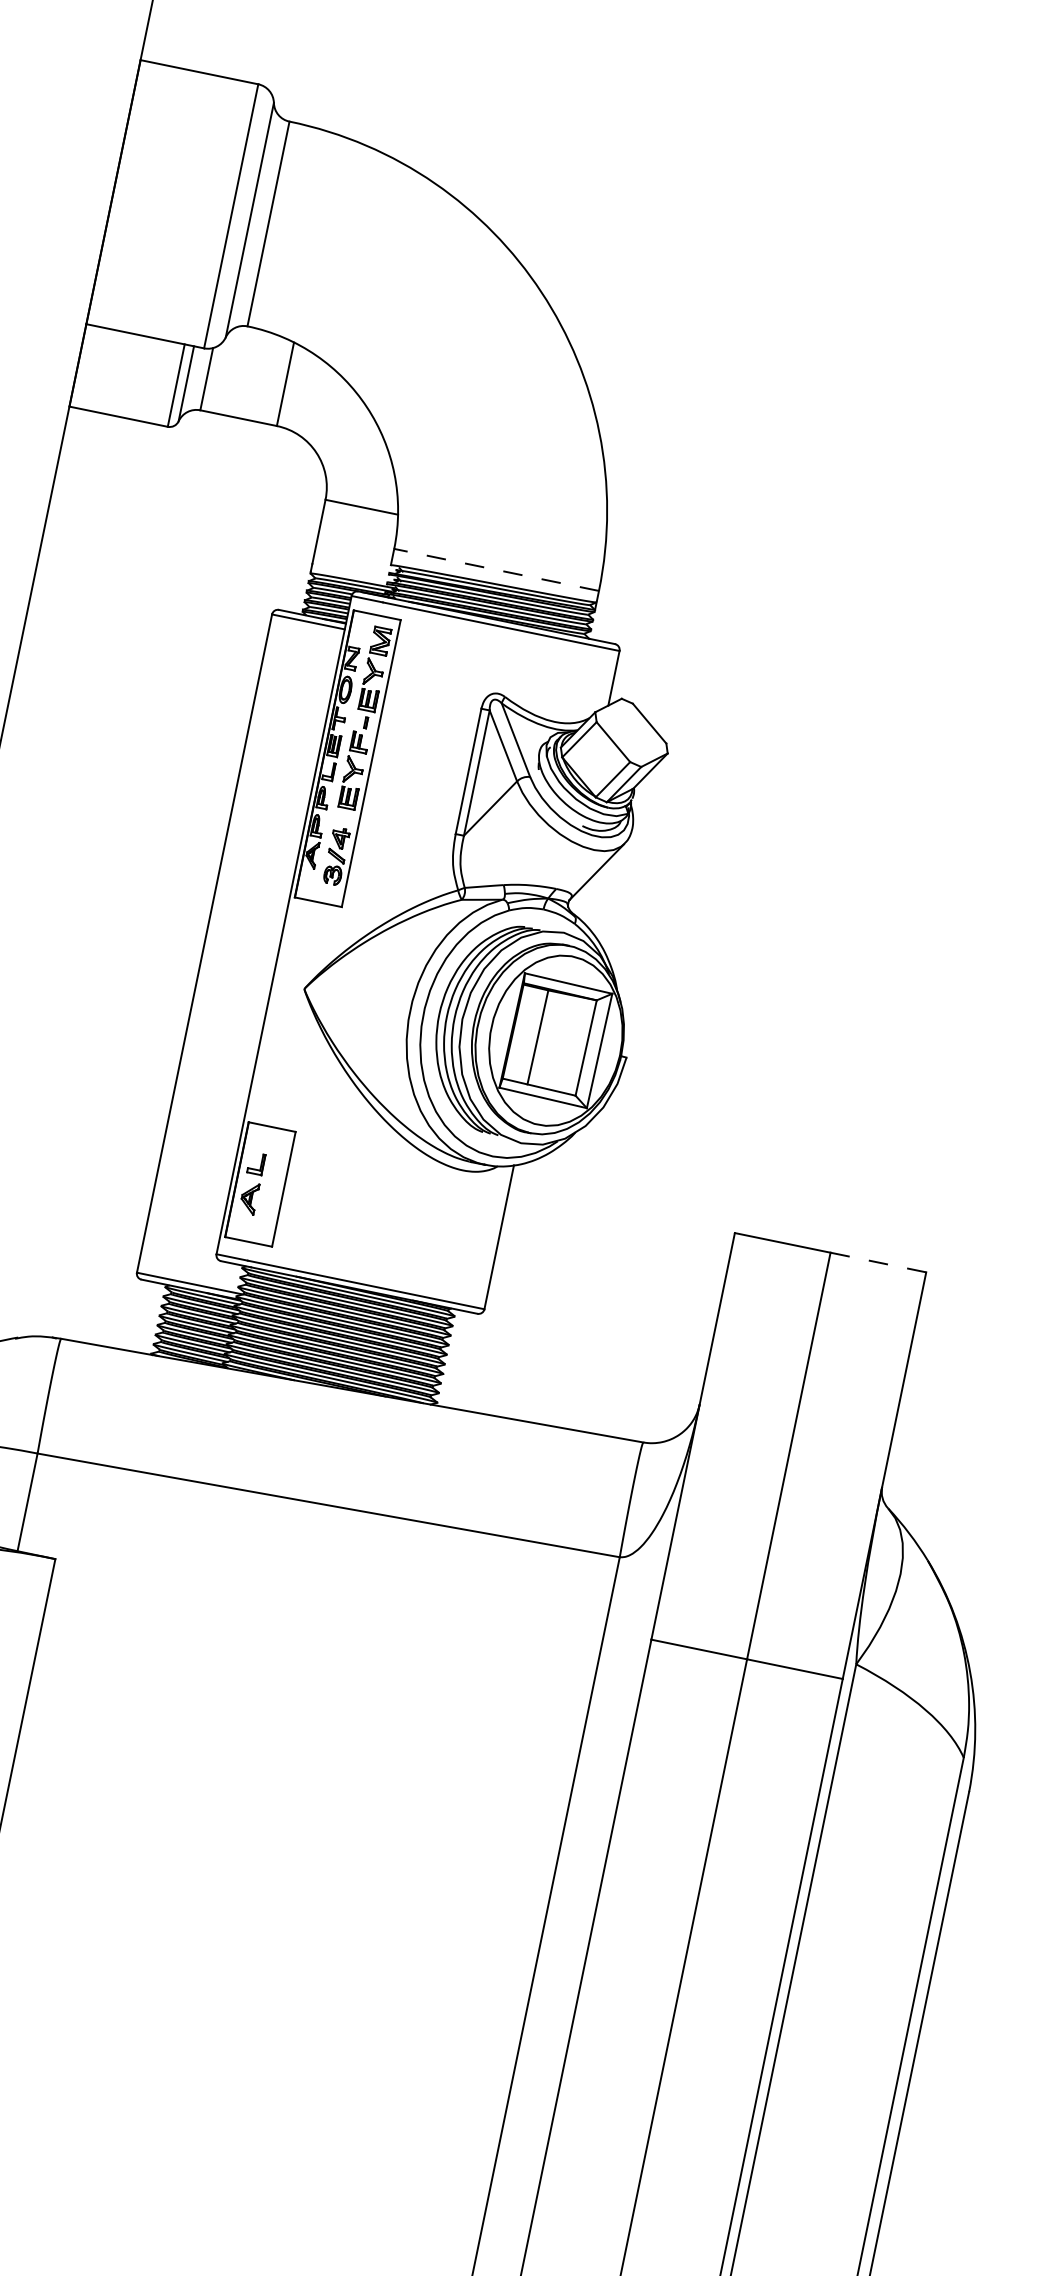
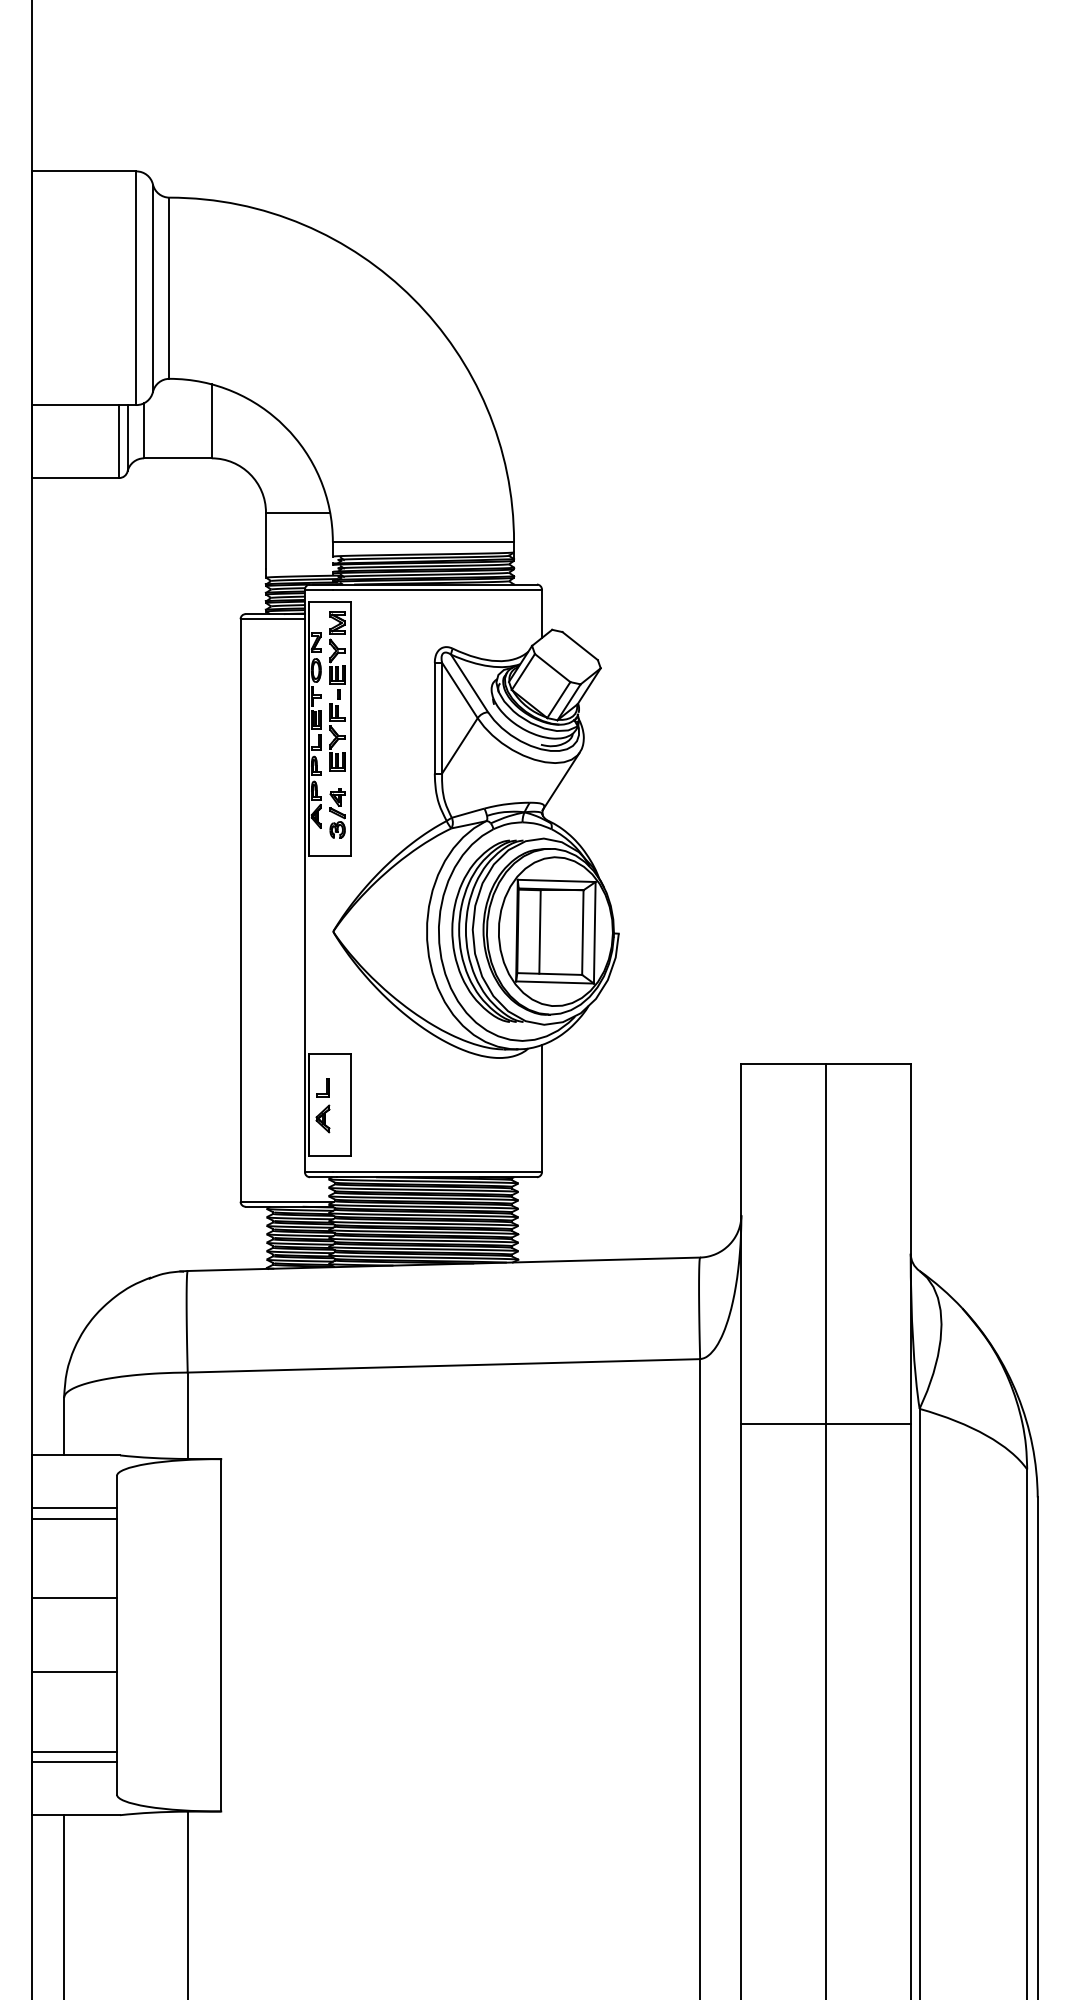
line: (496, 570) -> (423, 542), dashed -> solid
line: (878, 1262) -> (868, 1063), dashed -> solid

